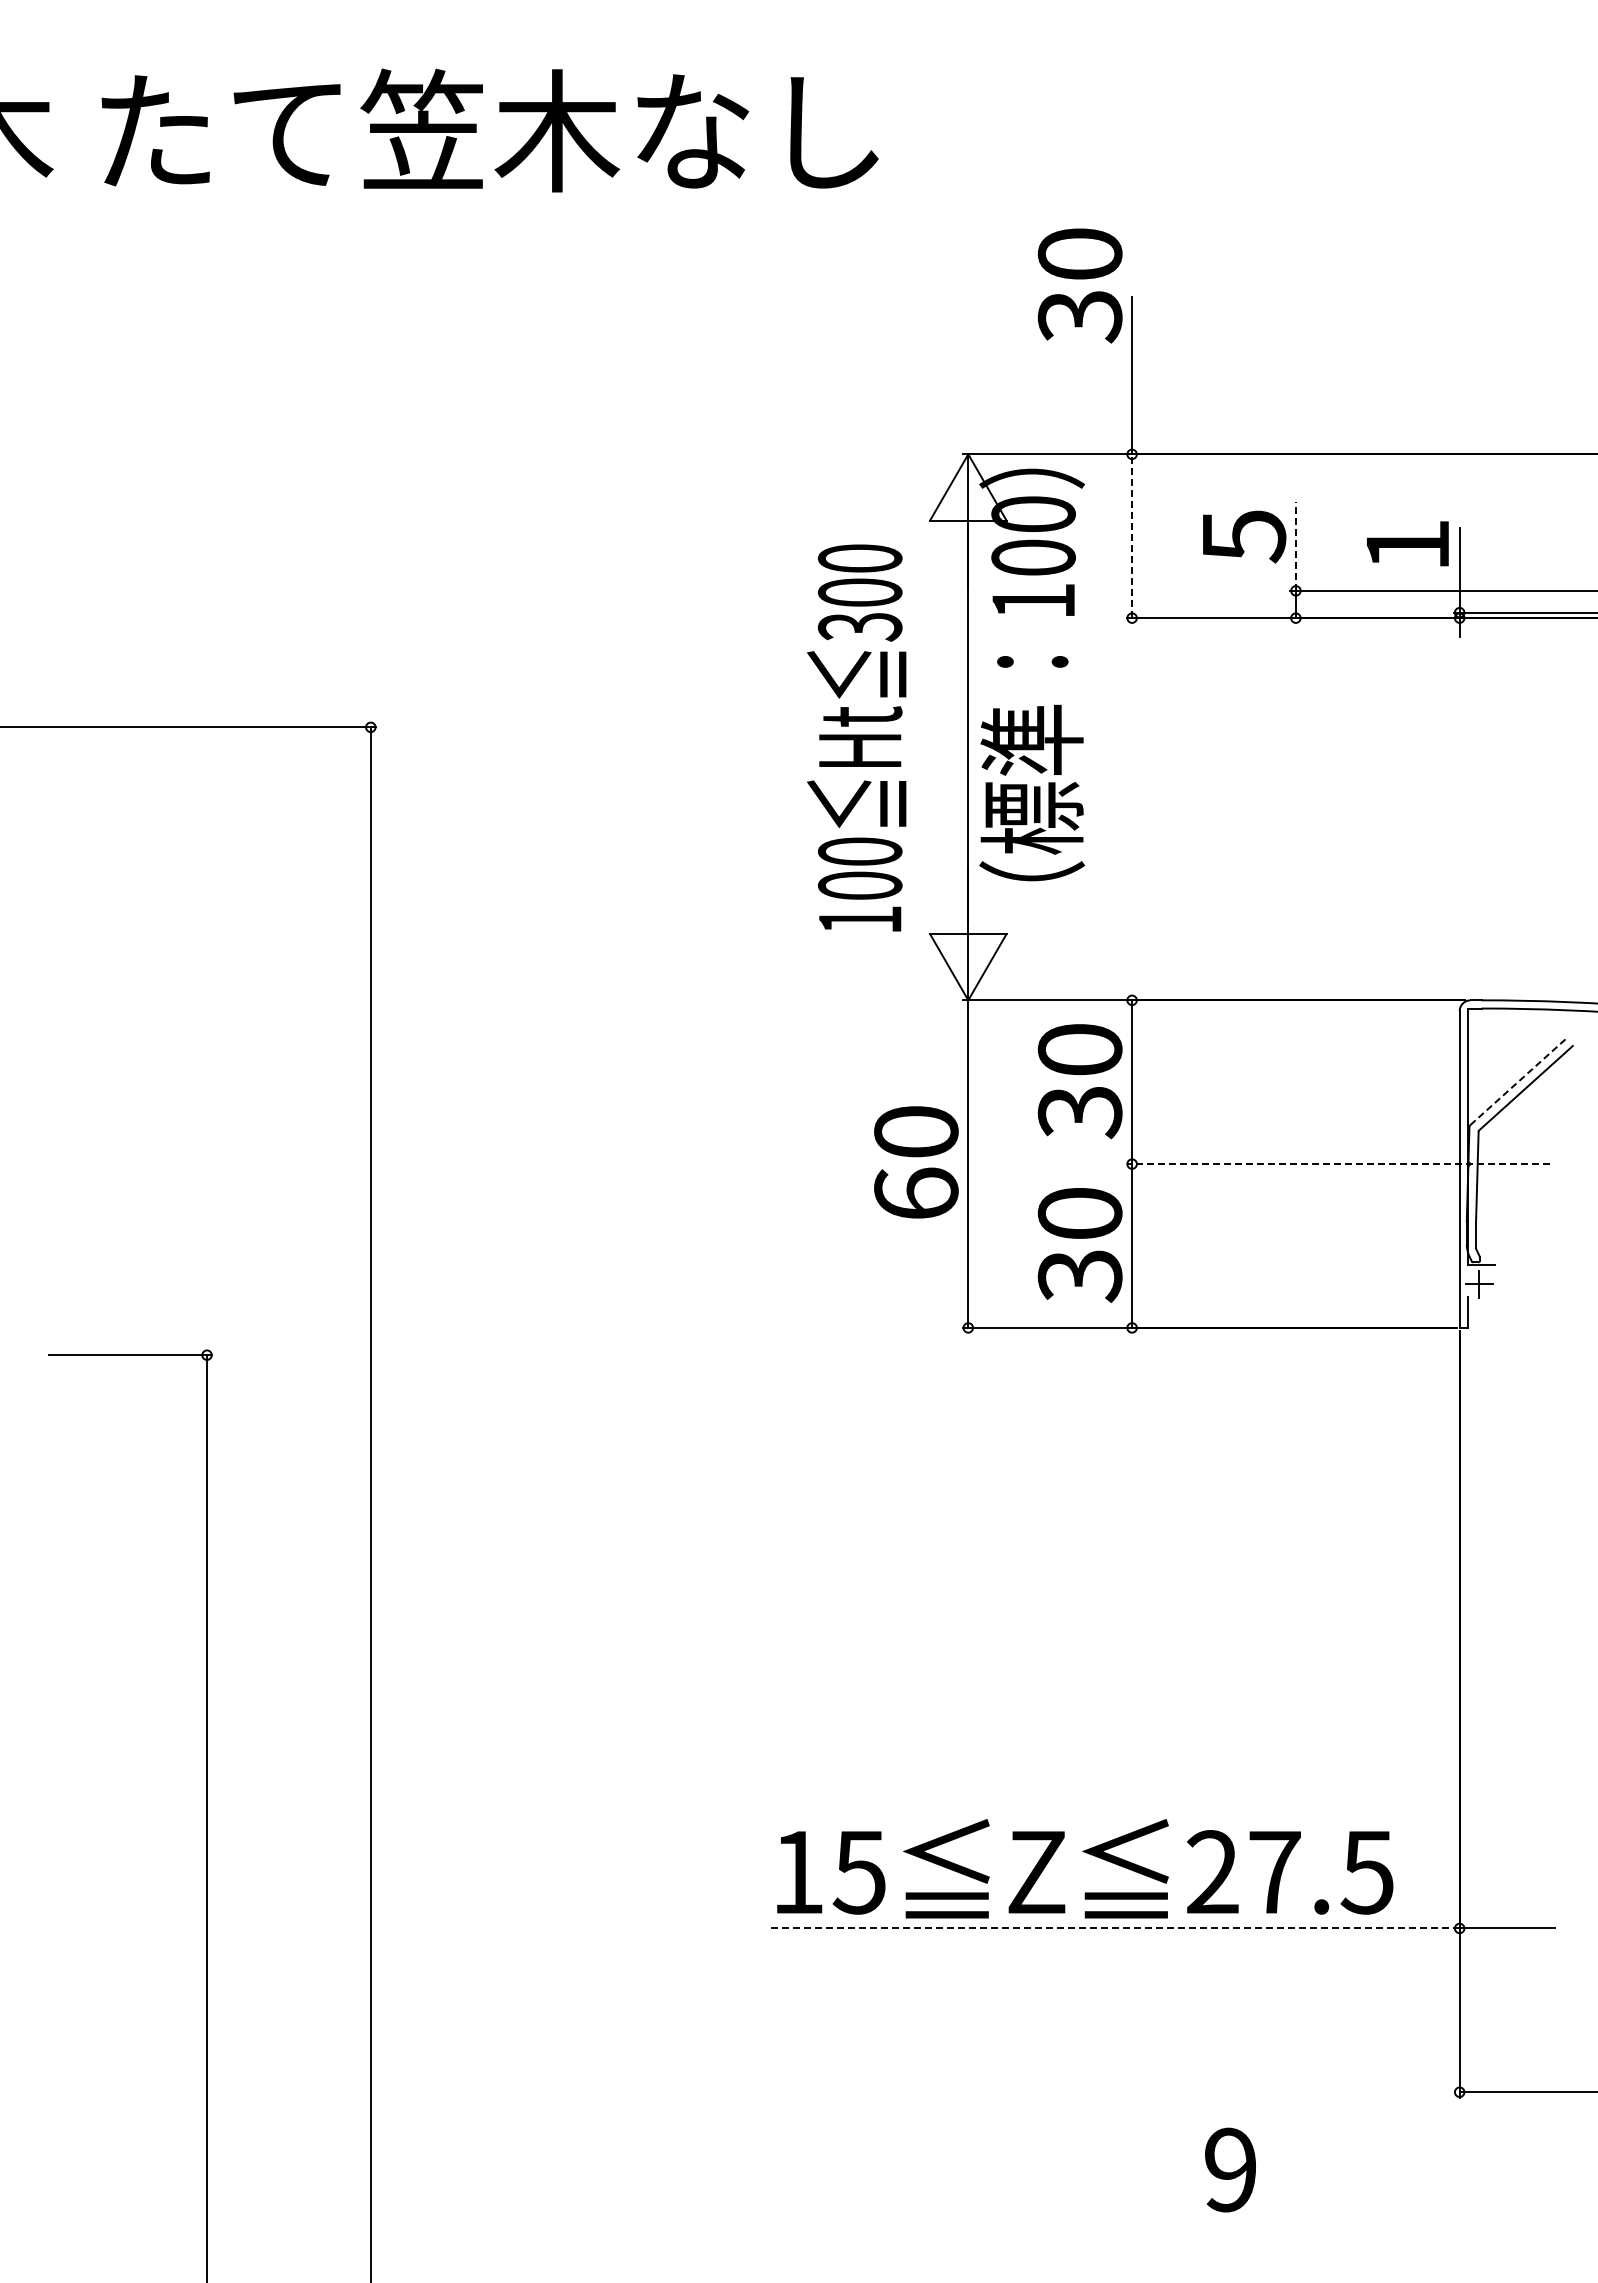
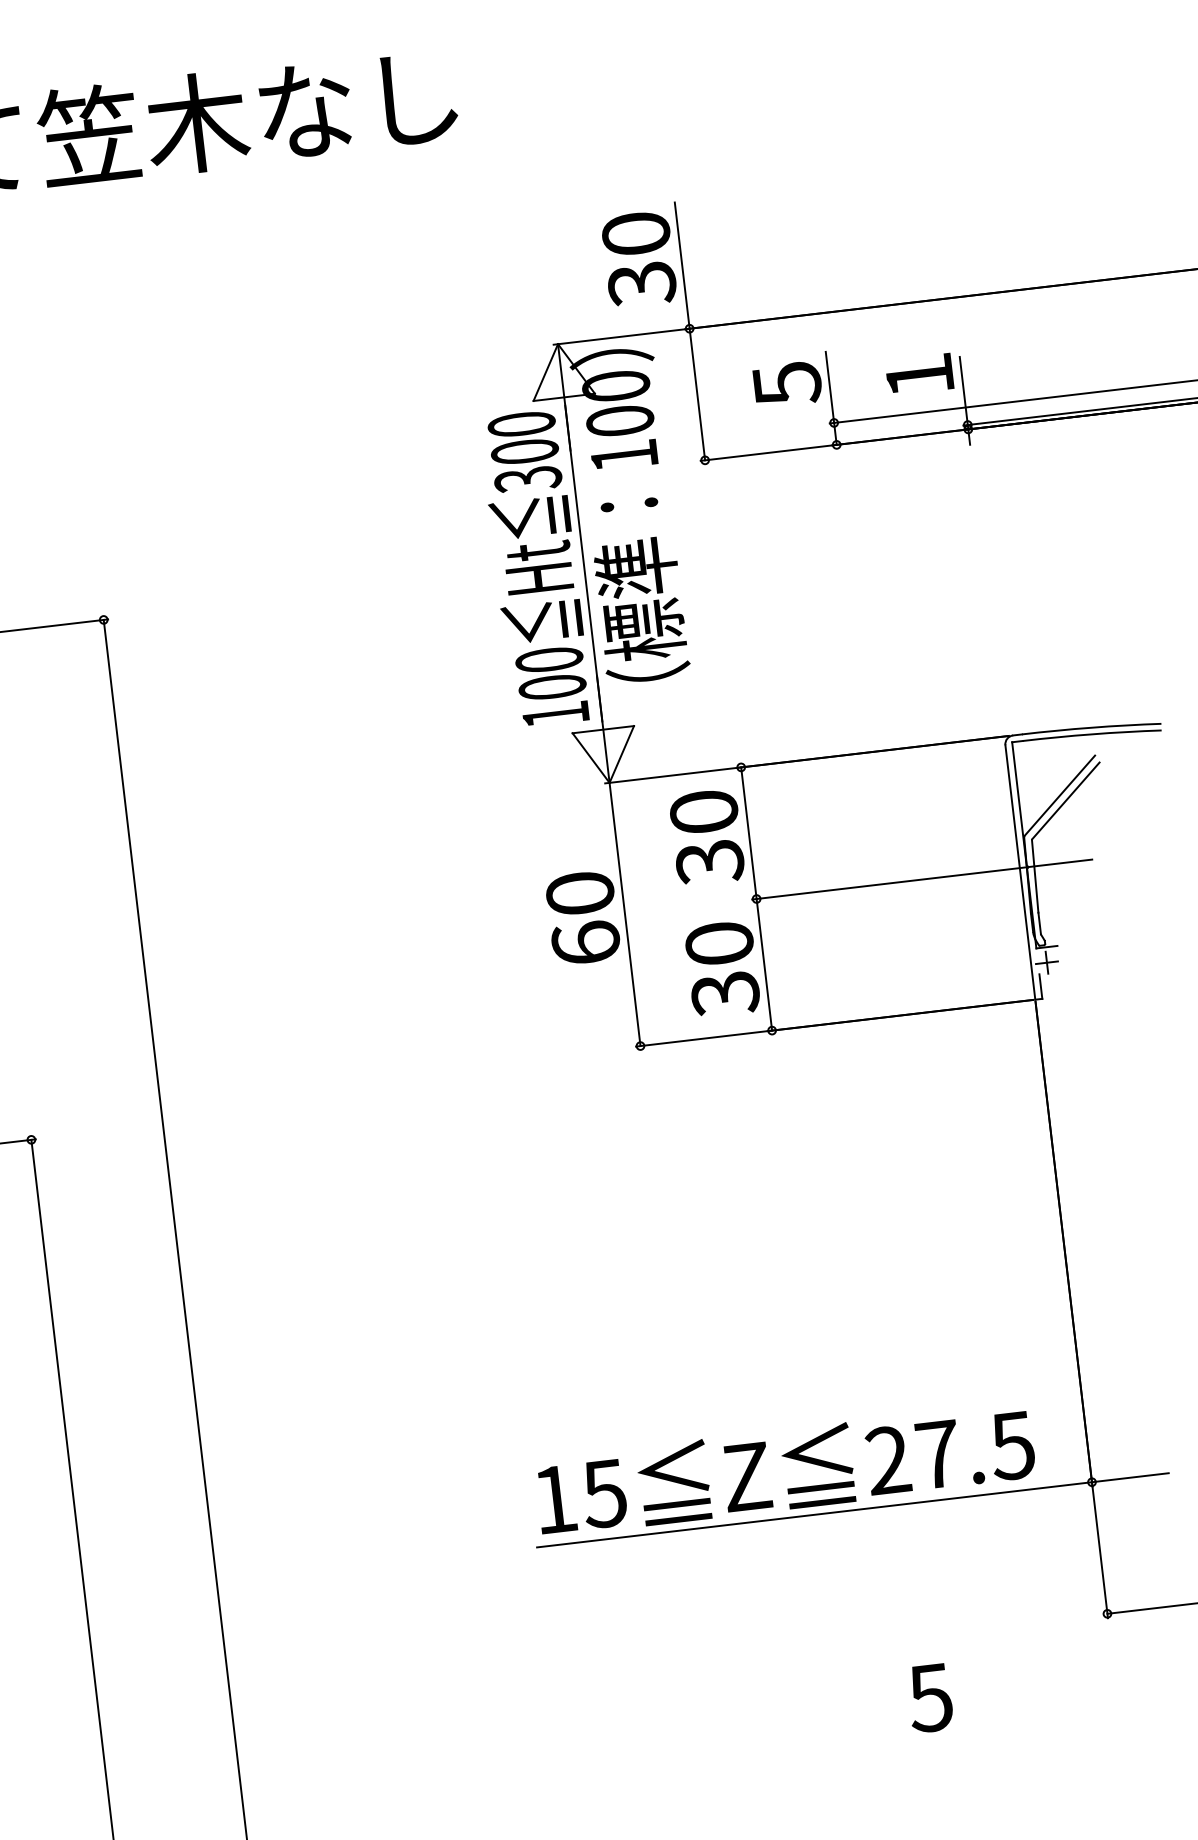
text: (1079, 285) -> (638, 259), moved
line: (1132, 536) -> (697, 394), dashed -> solid
line: (1295, 546) -> (829, 387), dashed -> solid
text: (856, 737) -> (535, 568), moved
line: (1519, 1080) -> (1060, 795), dashed -> solid
line: (1338, 1164) -> (922, 879), dashed -> solid
line: (1113, 1928) -> (813, 1514), dashed -> solid
text: (1229, 2169) -> (929, 1697), 9 -> 5

